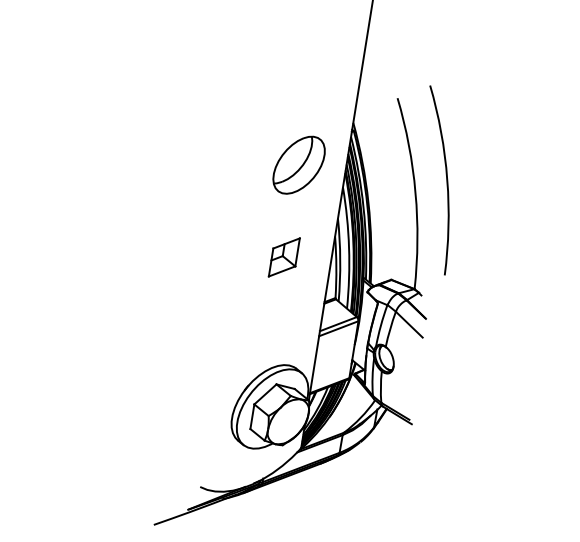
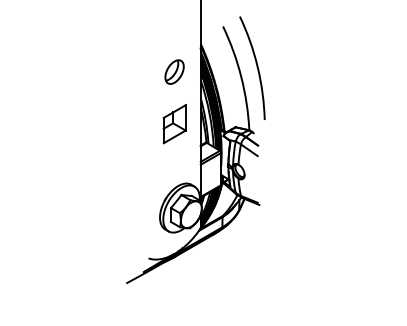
part: (299, 164) -> (174, 71), size x0.7
part: (284, 257) -> (174, 124), size x1.6

